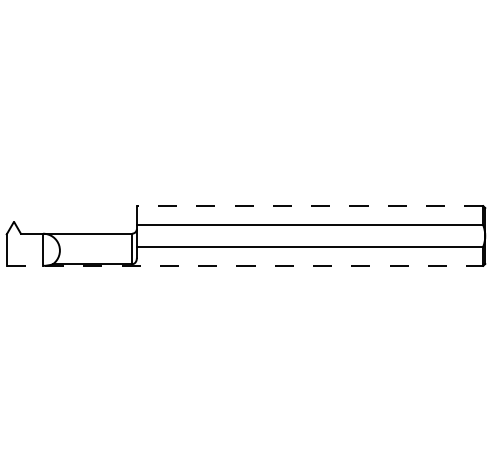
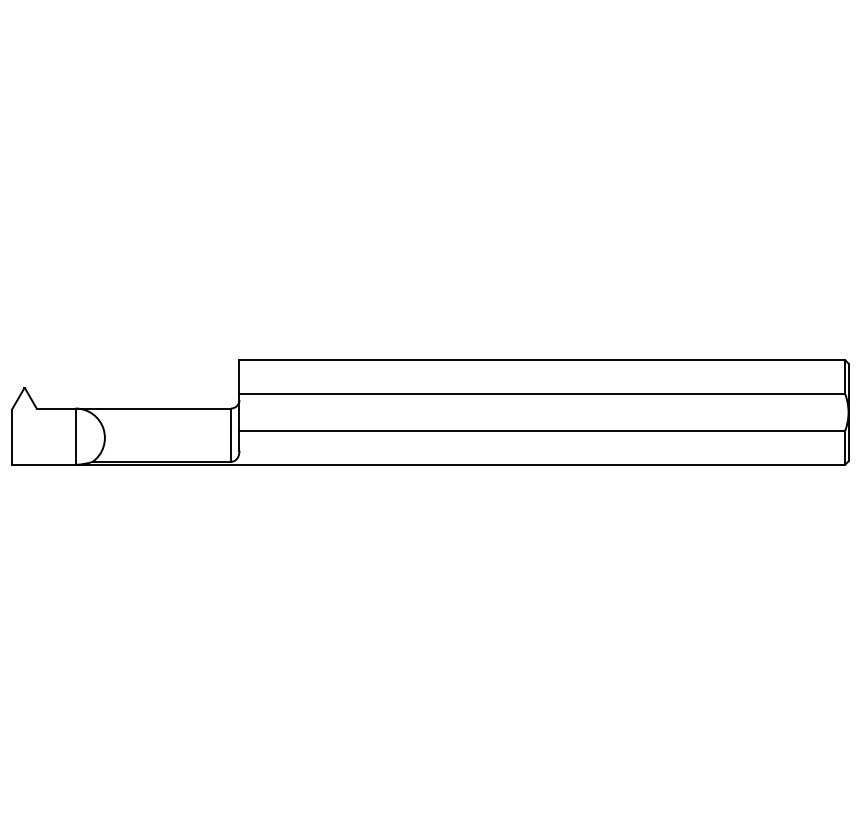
line: (309, 206) -> (541, 360), dashed -> solid
line: (245, 265) -> (429, 464), dashed -> solid

